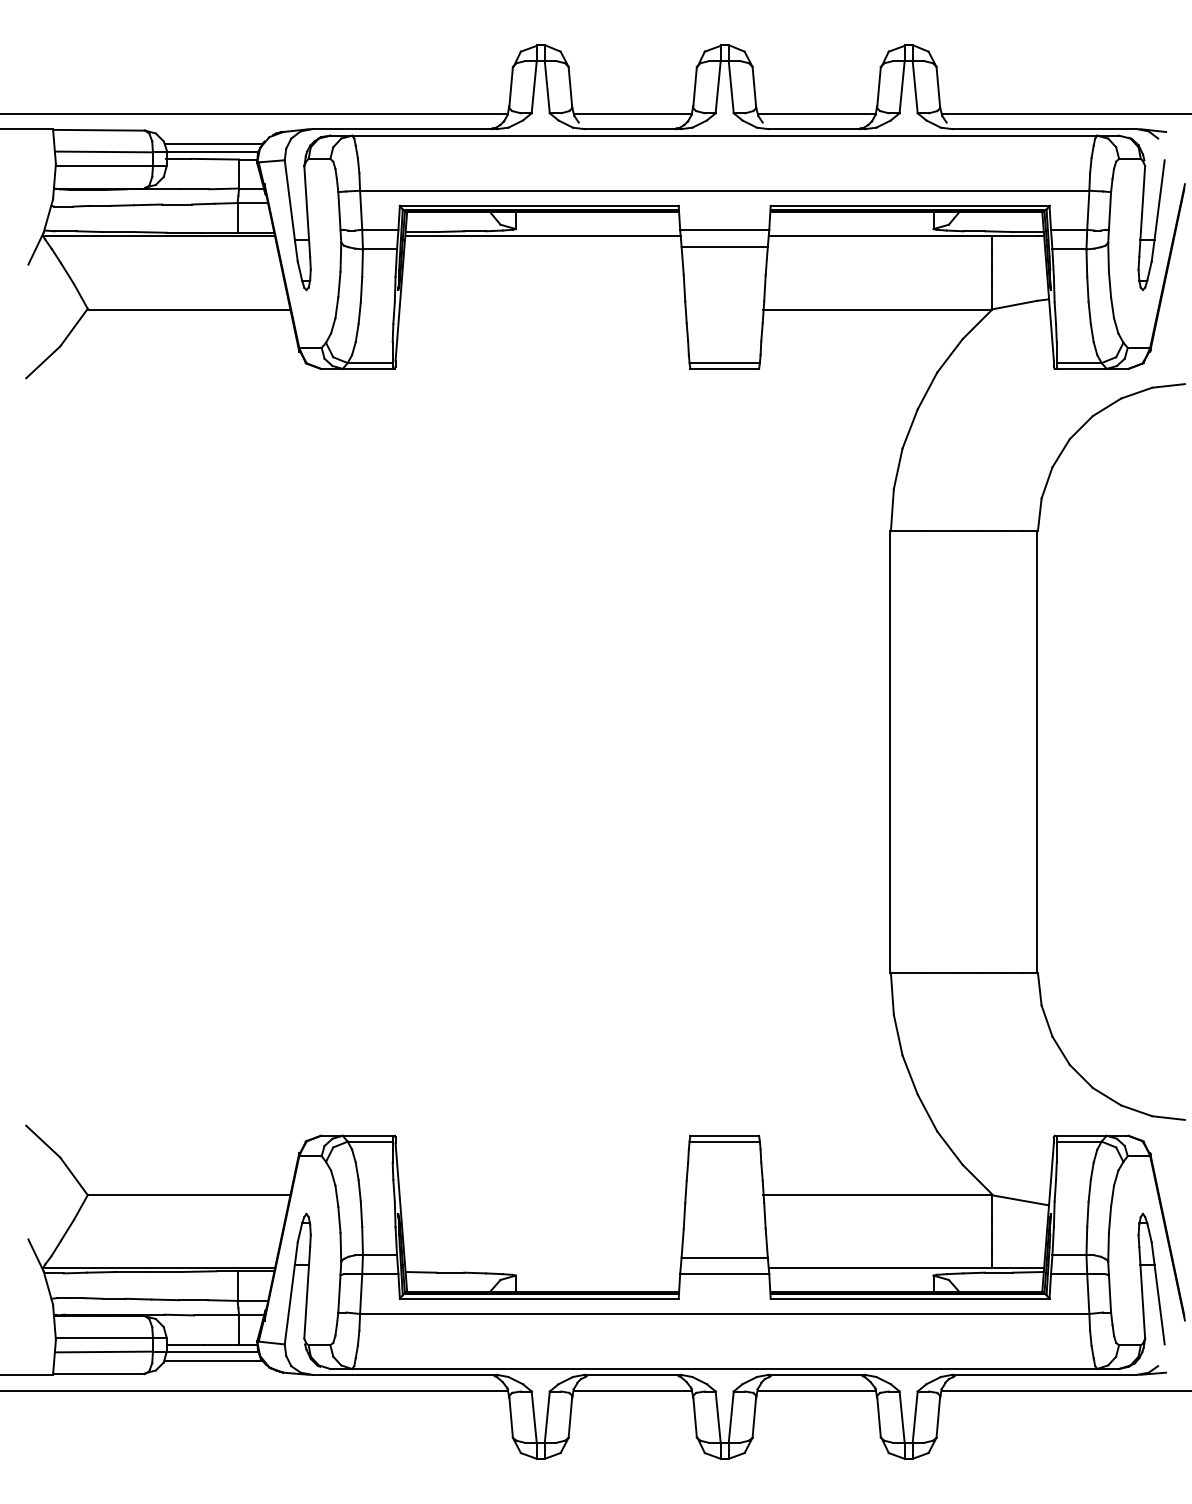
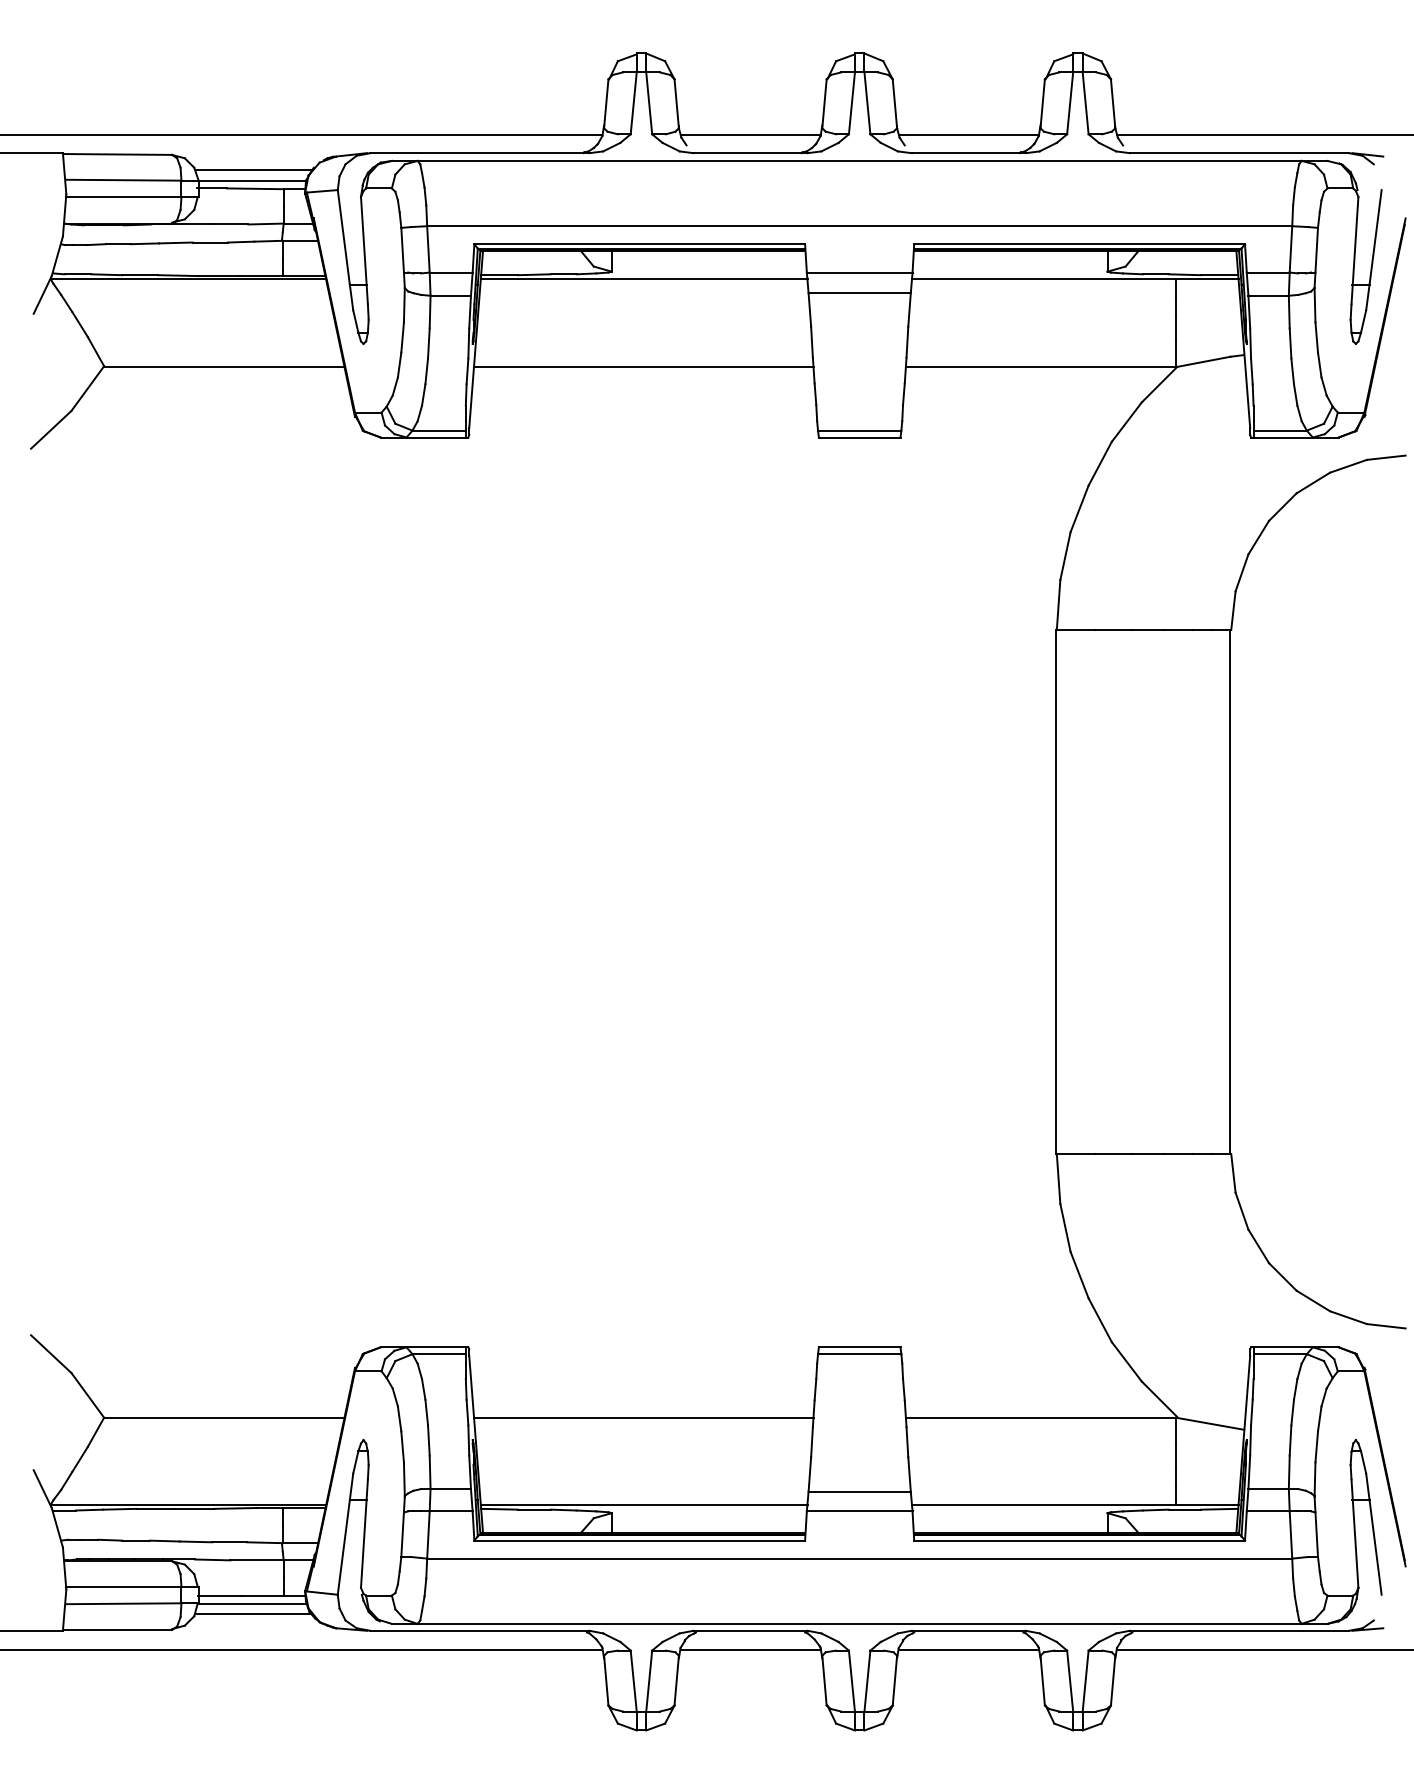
line: (542, 309) -> (643, 367), added
line: (542, 1194) -> (643, 1417), added
line: (543, 1268) -> (644, 1504), added

